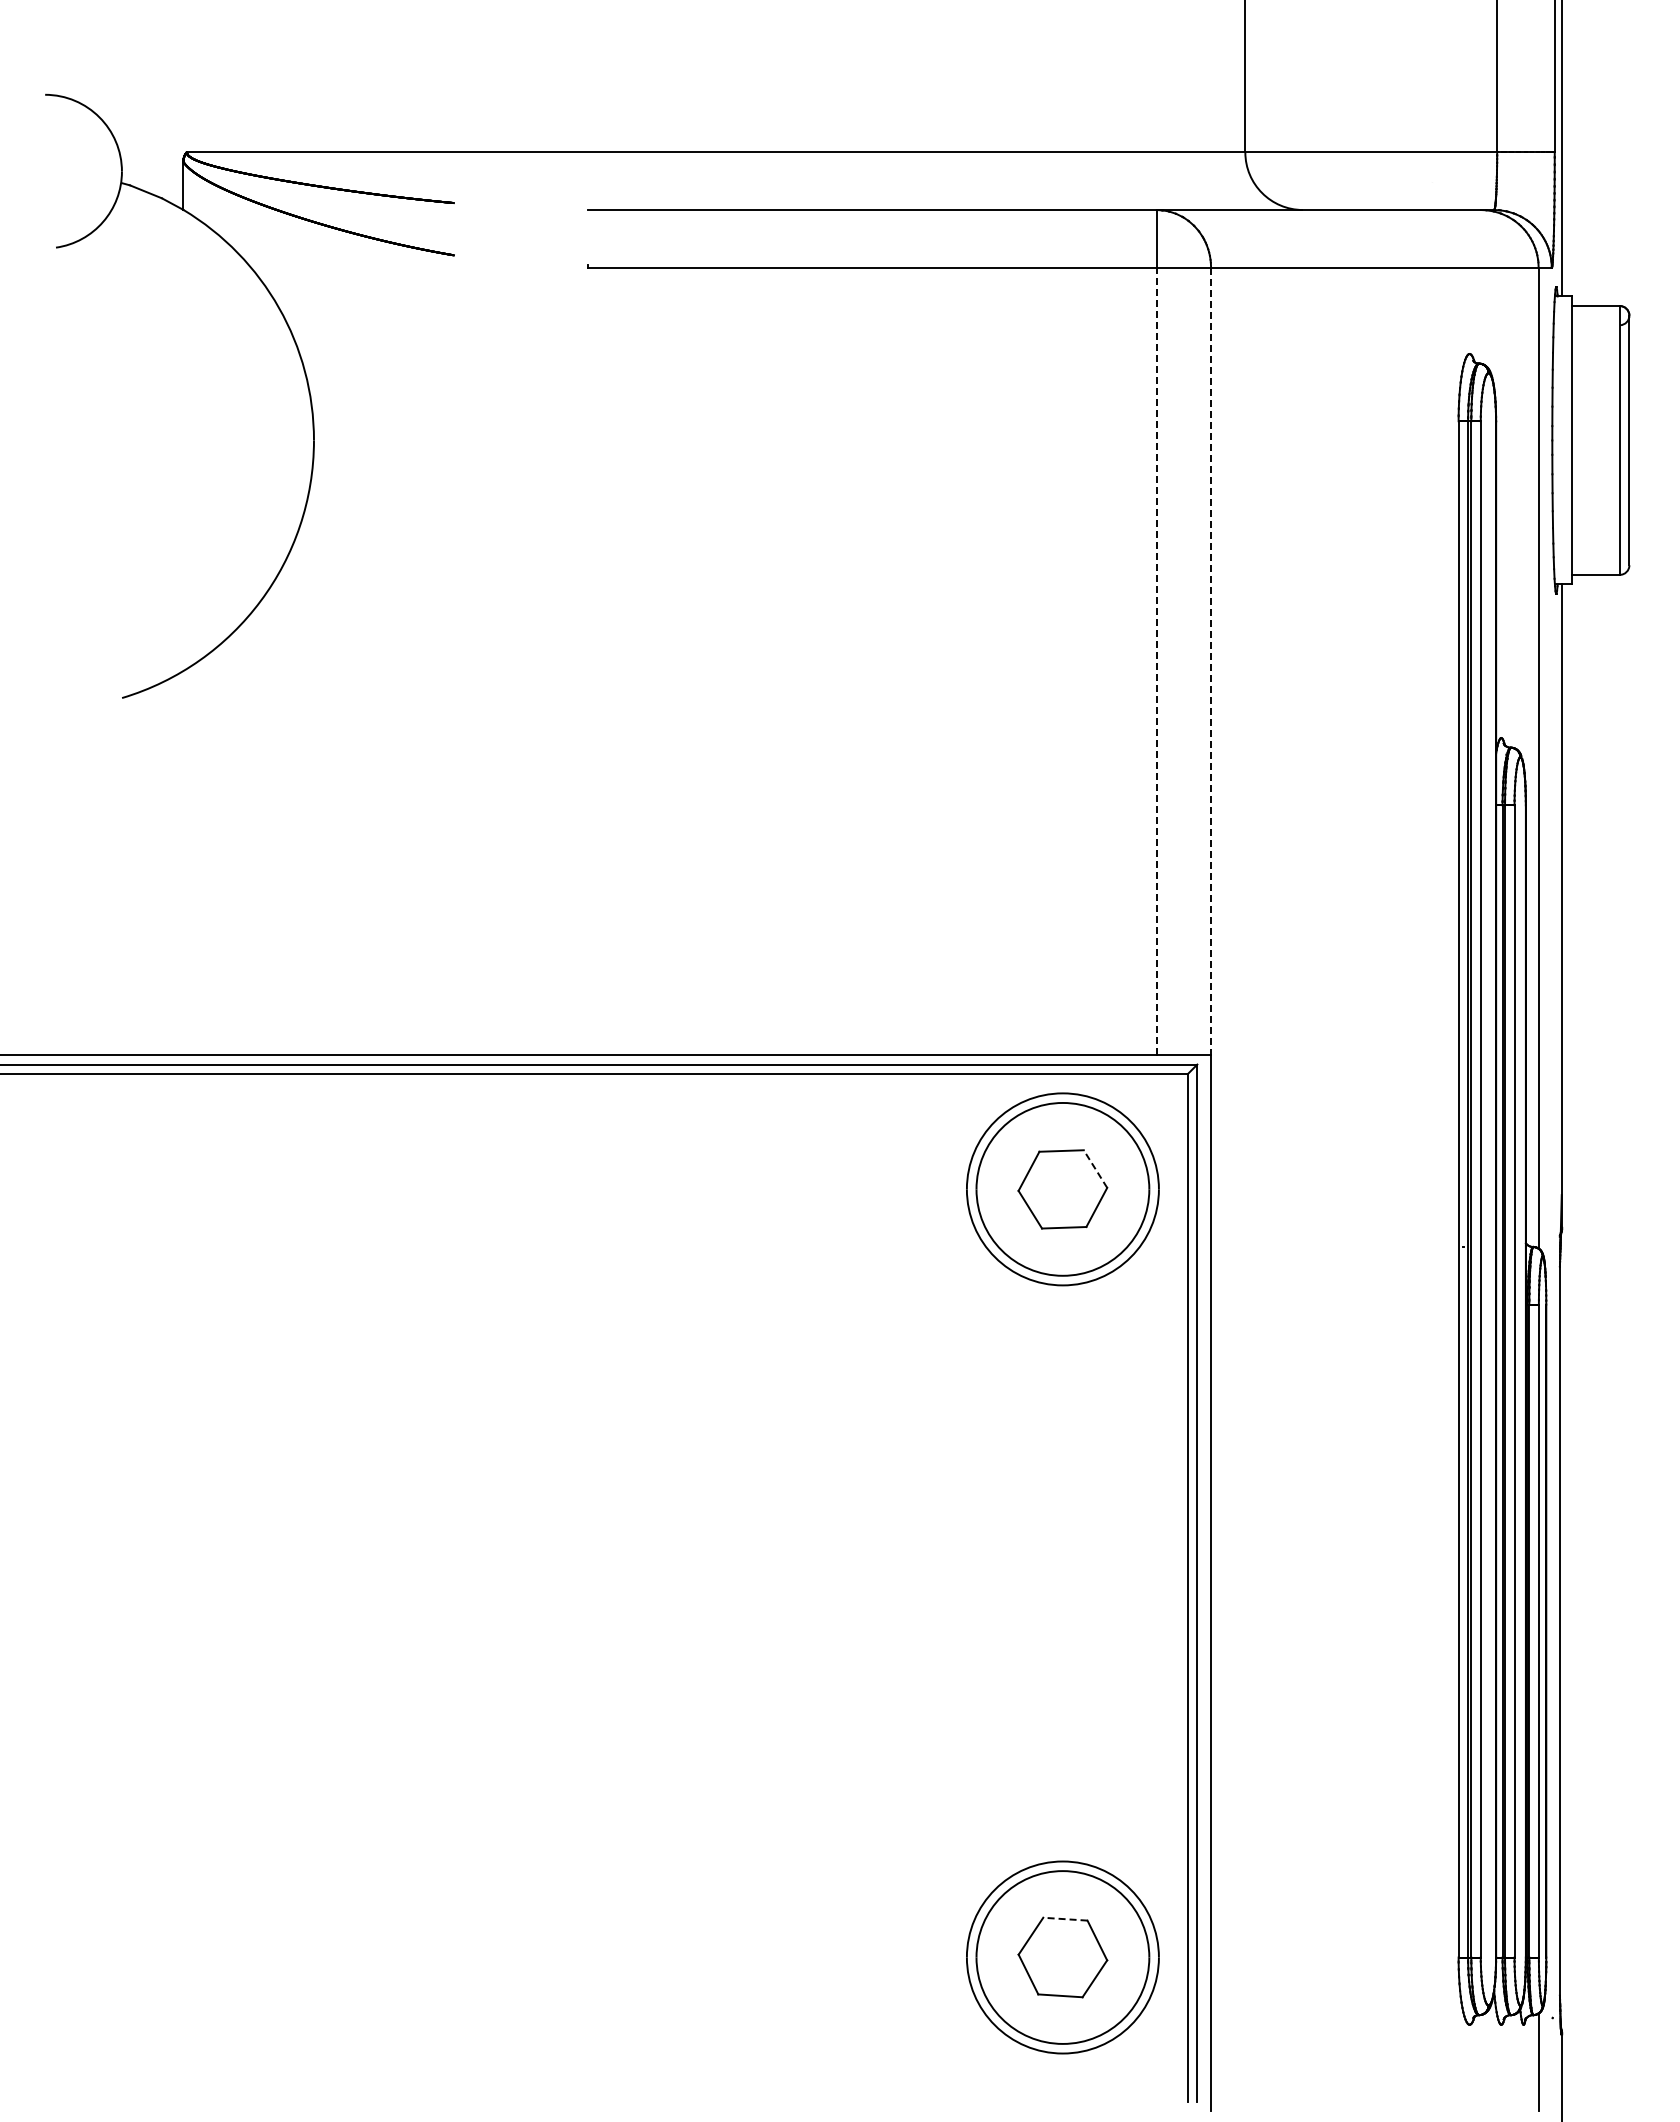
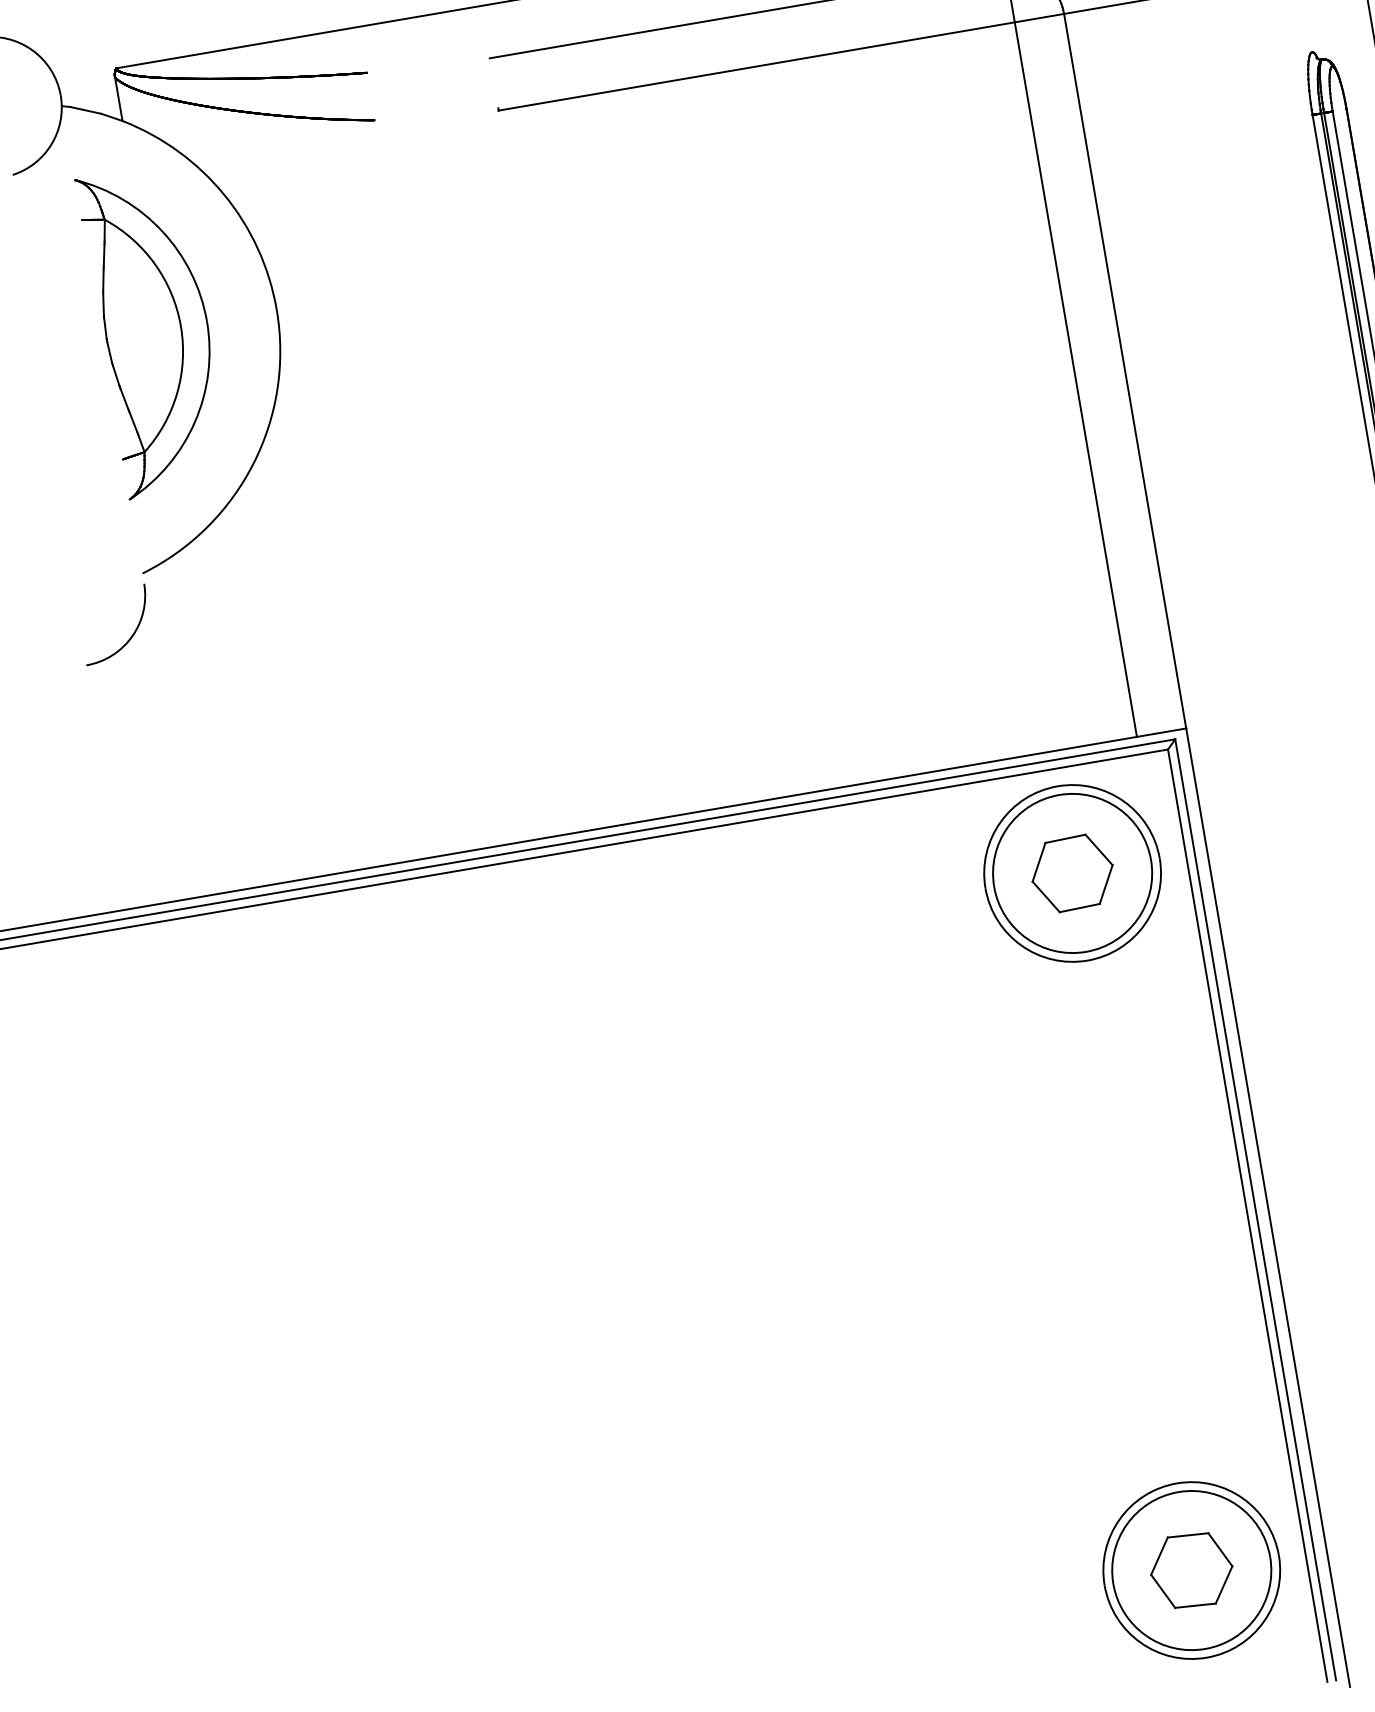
part: (179, 440) -> (154, 330), added
line: (1156, 661) -> (1075, 379), dashed -> solid
line: (1211, 661) -> (1125, 371), dashed -> solid
arc: (99, 762) -> (132, 635), added
line: (1095, 1168) -> (1098, 849), dashed -> solid
line: (1064, 1919) -> (1187, 1535), dashed -> solid

